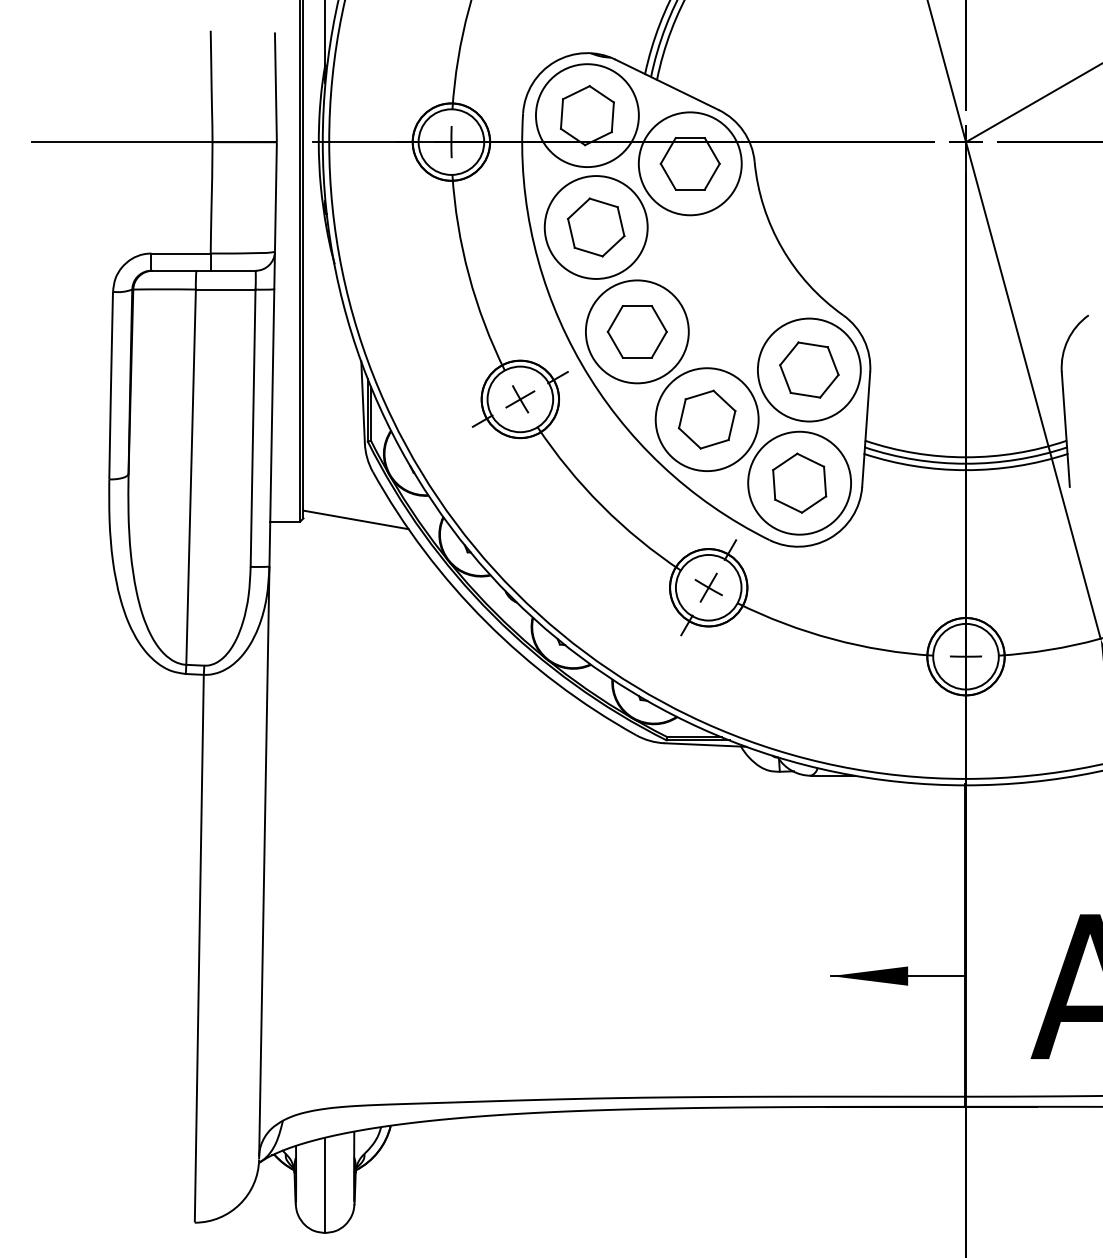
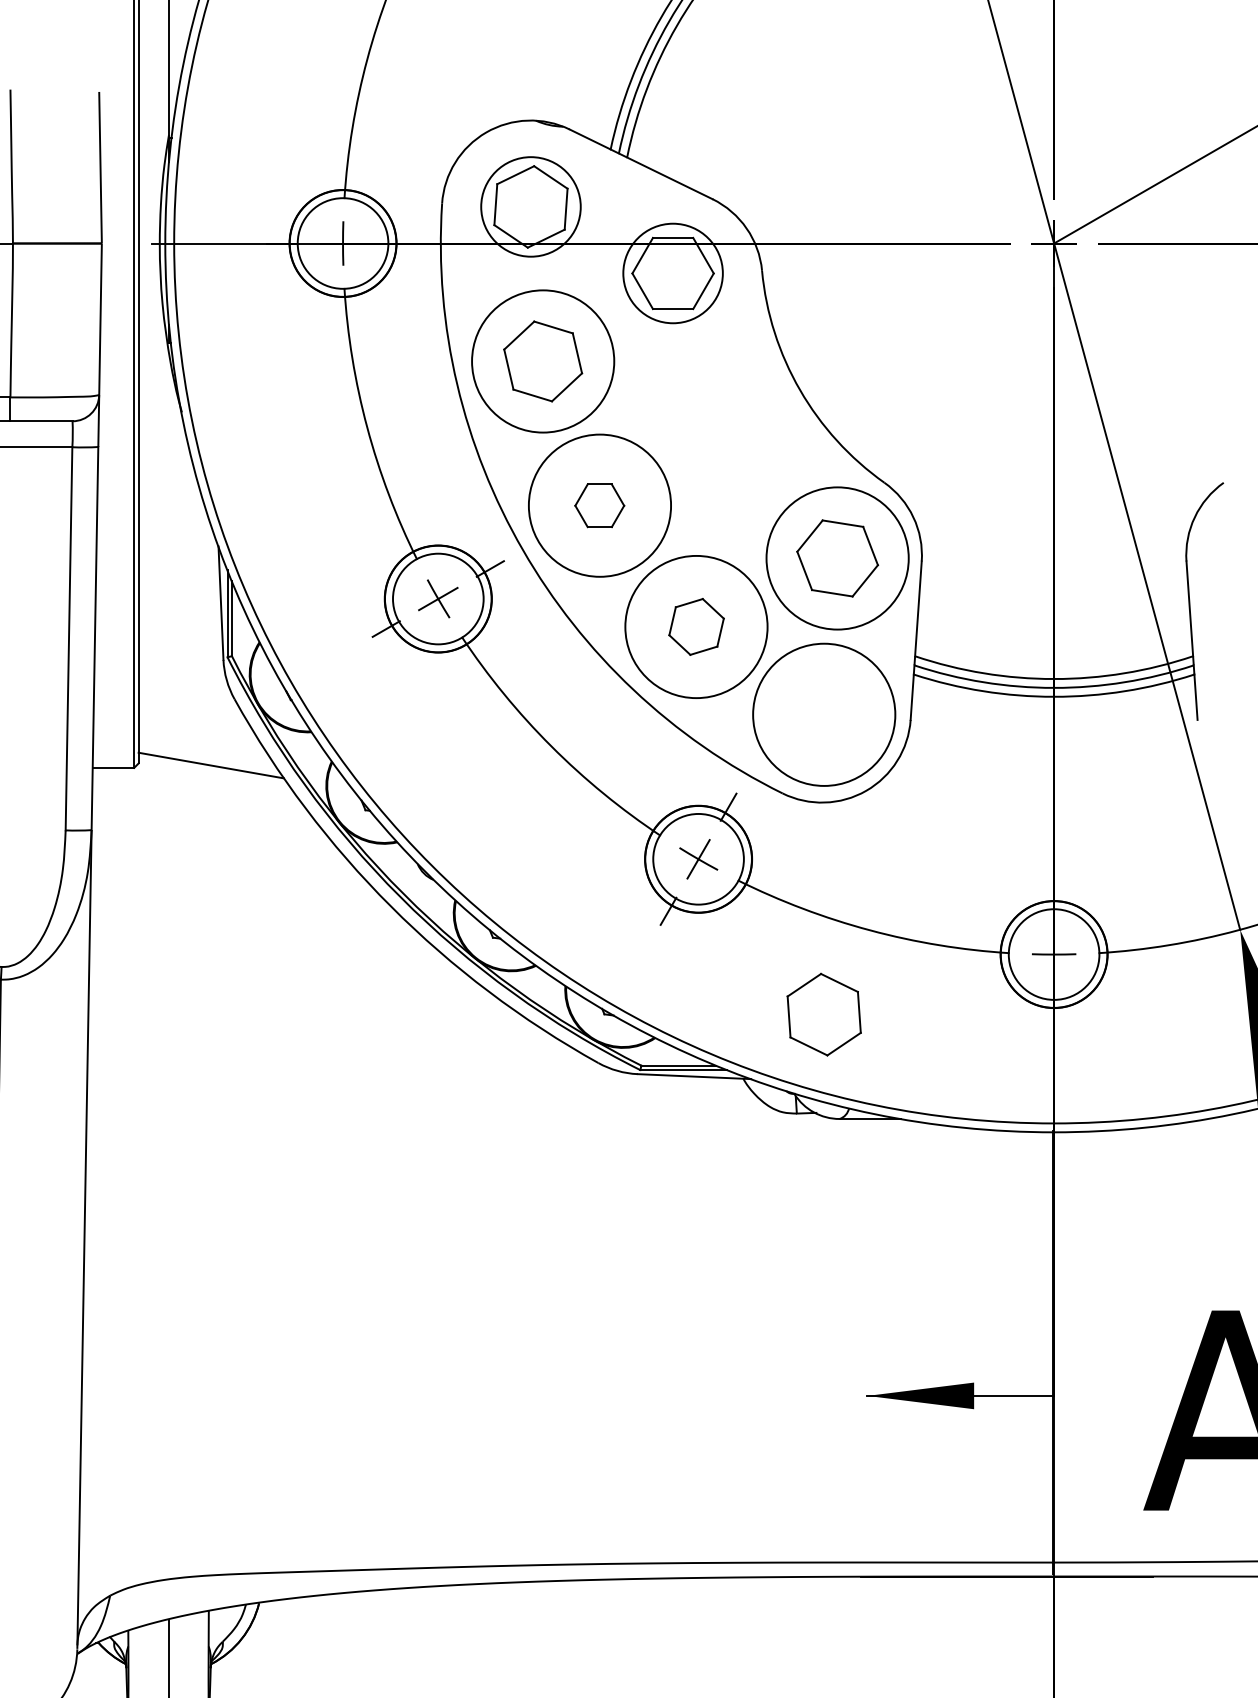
circle: (586, 115) -> (529, 206), size x0.7
circle: (689, 163) -> (672, 273), size x0.7
part: (636, 331) -> (598, 505), size x0.6
part: (707, 419) -> (696, 626), size x0.7
part: (799, 482) -> (824, 1013), moved

